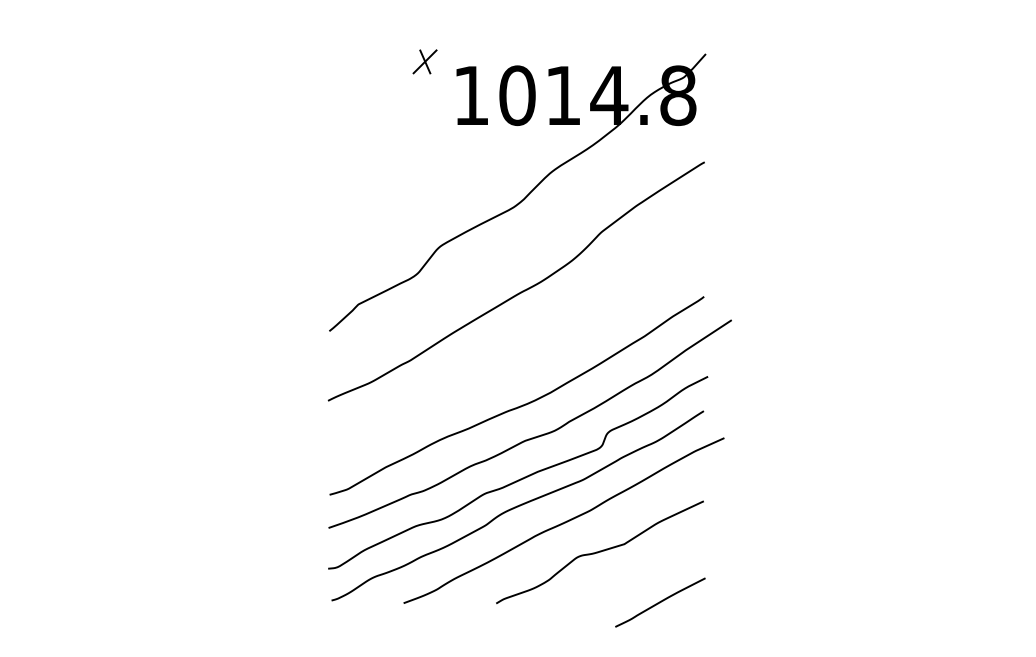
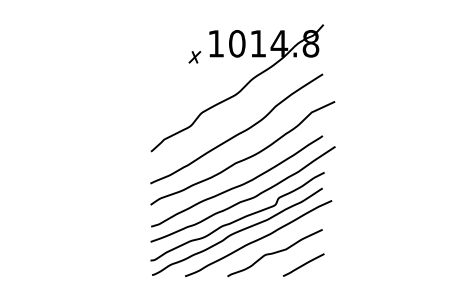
part: (424, 62) -> (194, 57), moved
curve: (533, 345) -> (244, 158), added
line: (659, 601) -> (303, 264), moved

